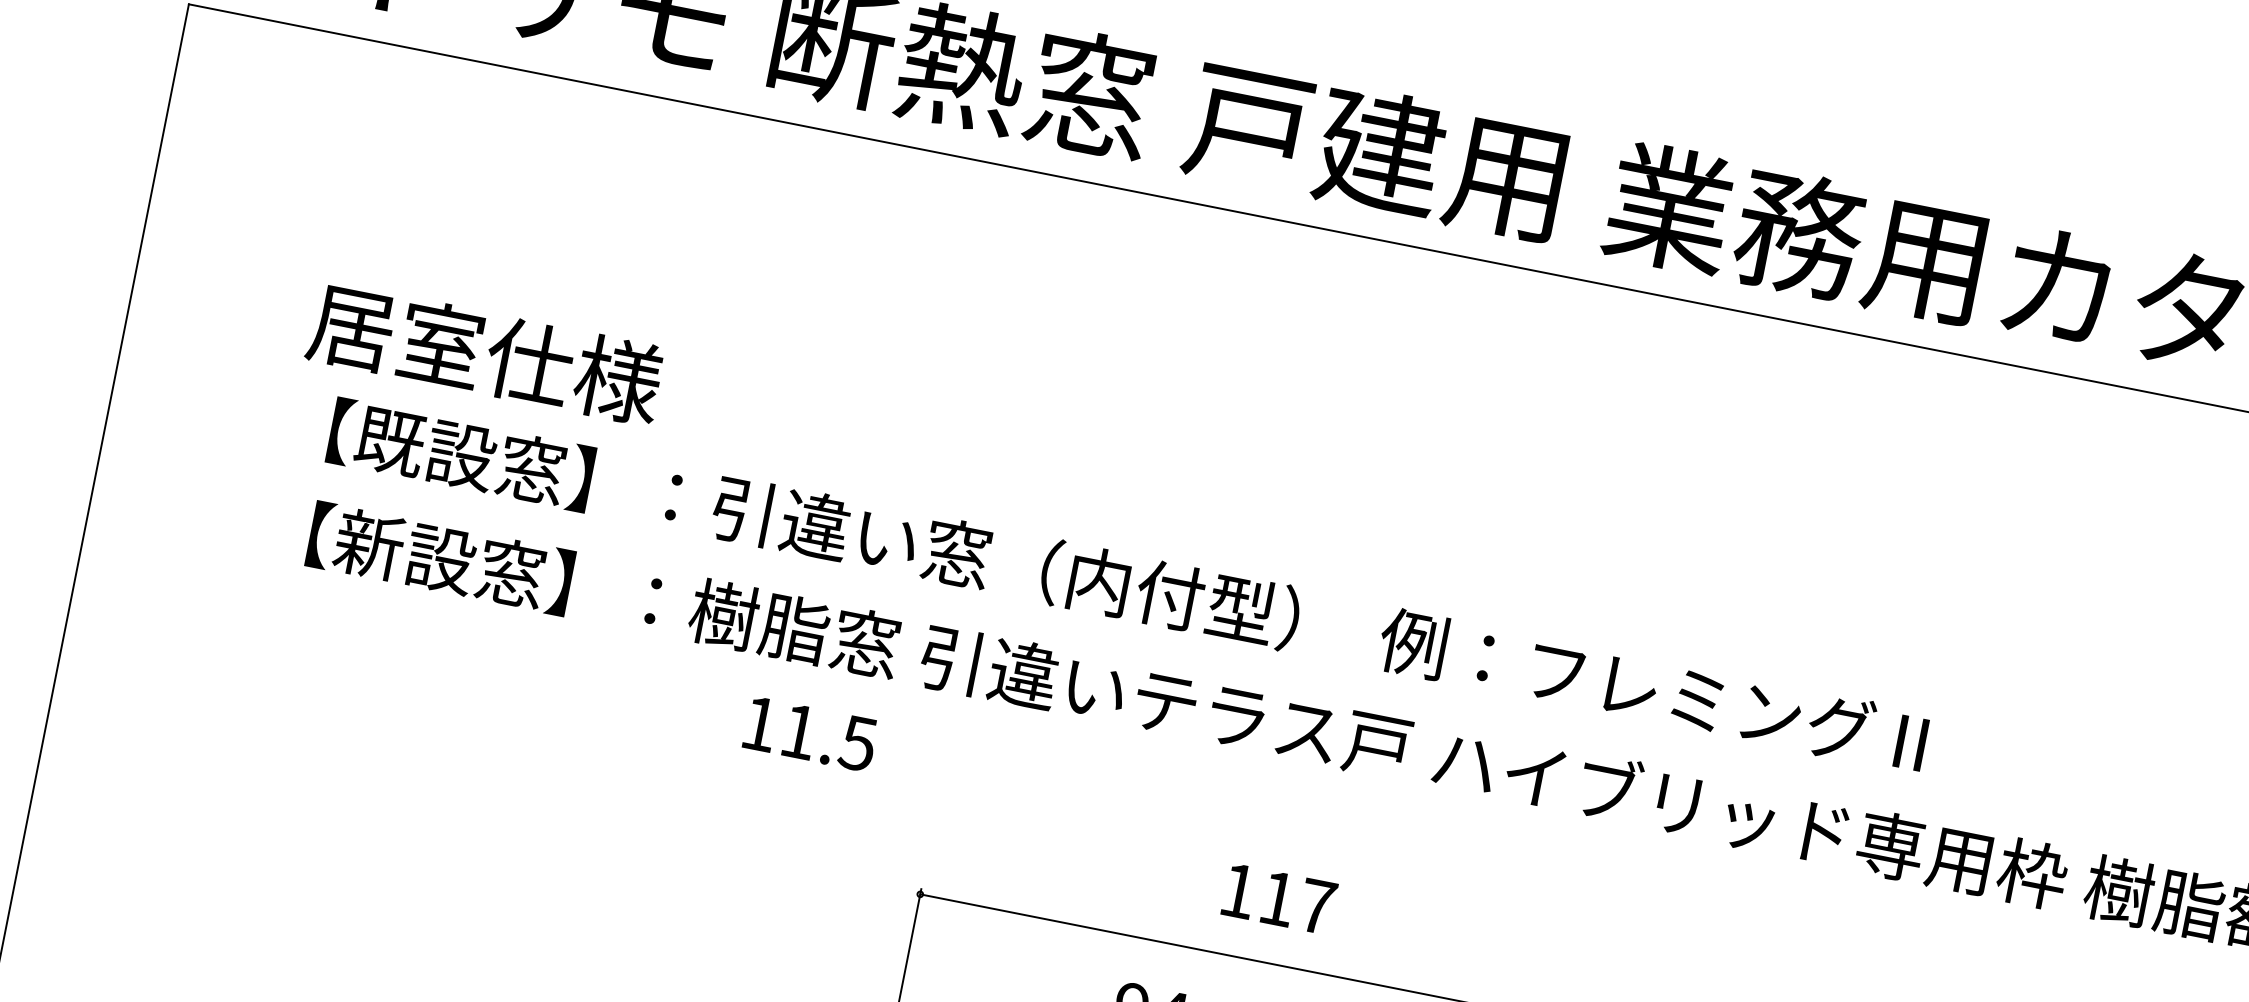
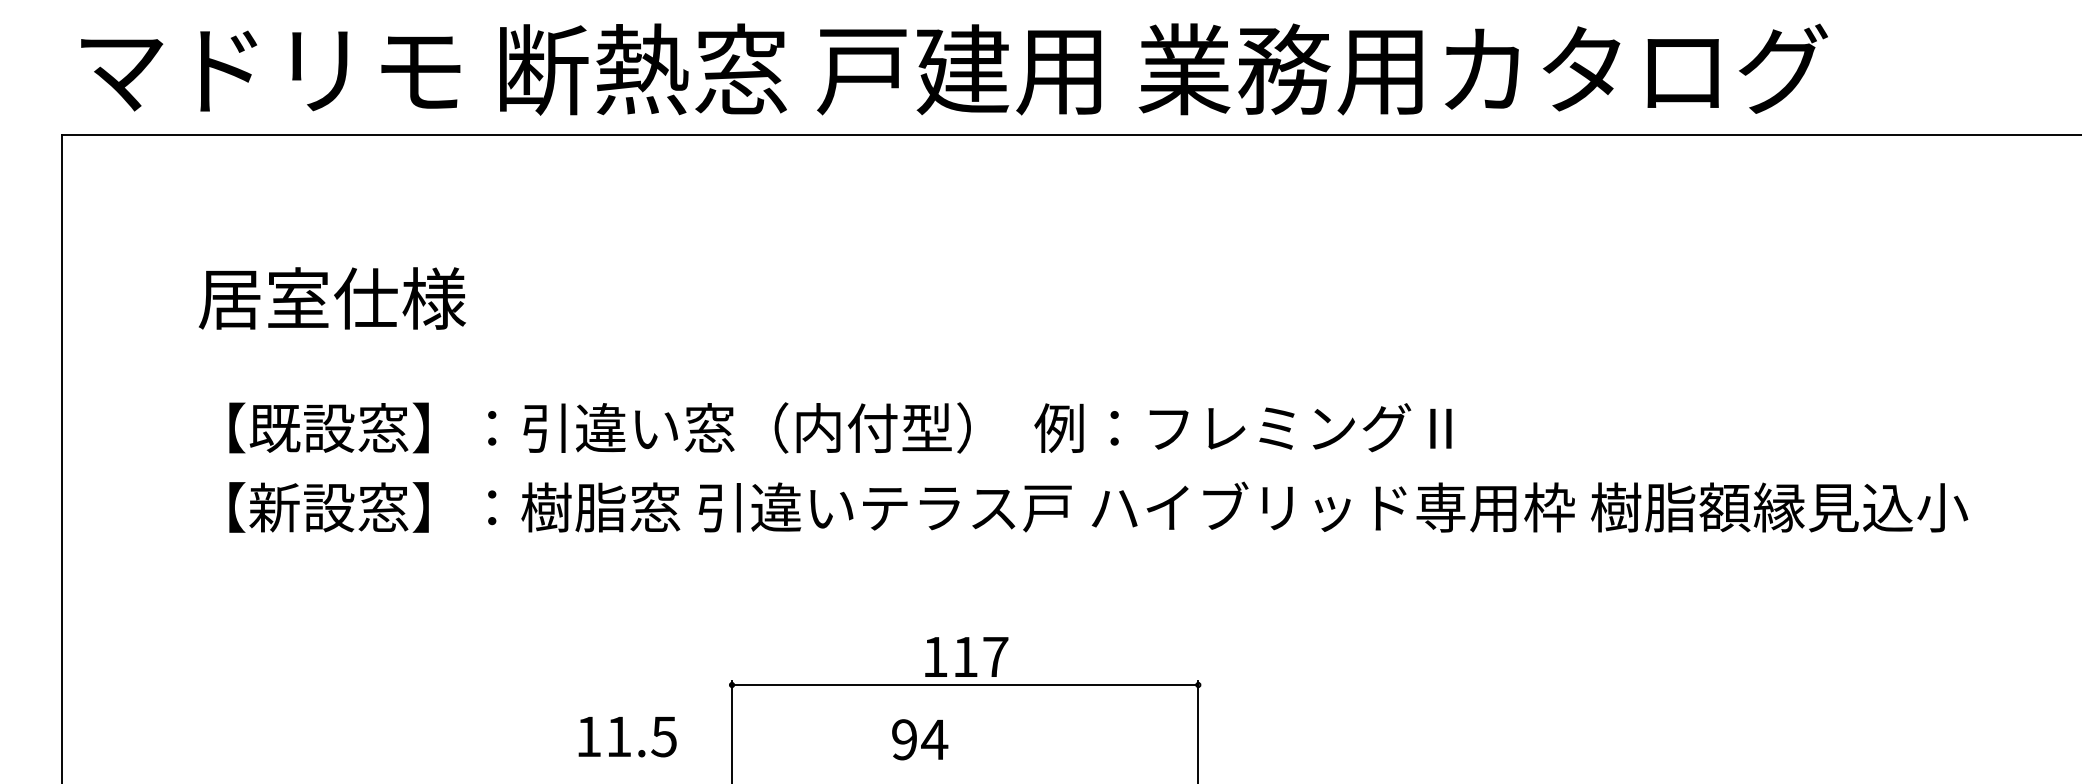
text: (485, 353) -> (332, 298), moved
text: (810, 734) -> (627, 737), moved
text: (1279, 898) -> (966, 656), moved

